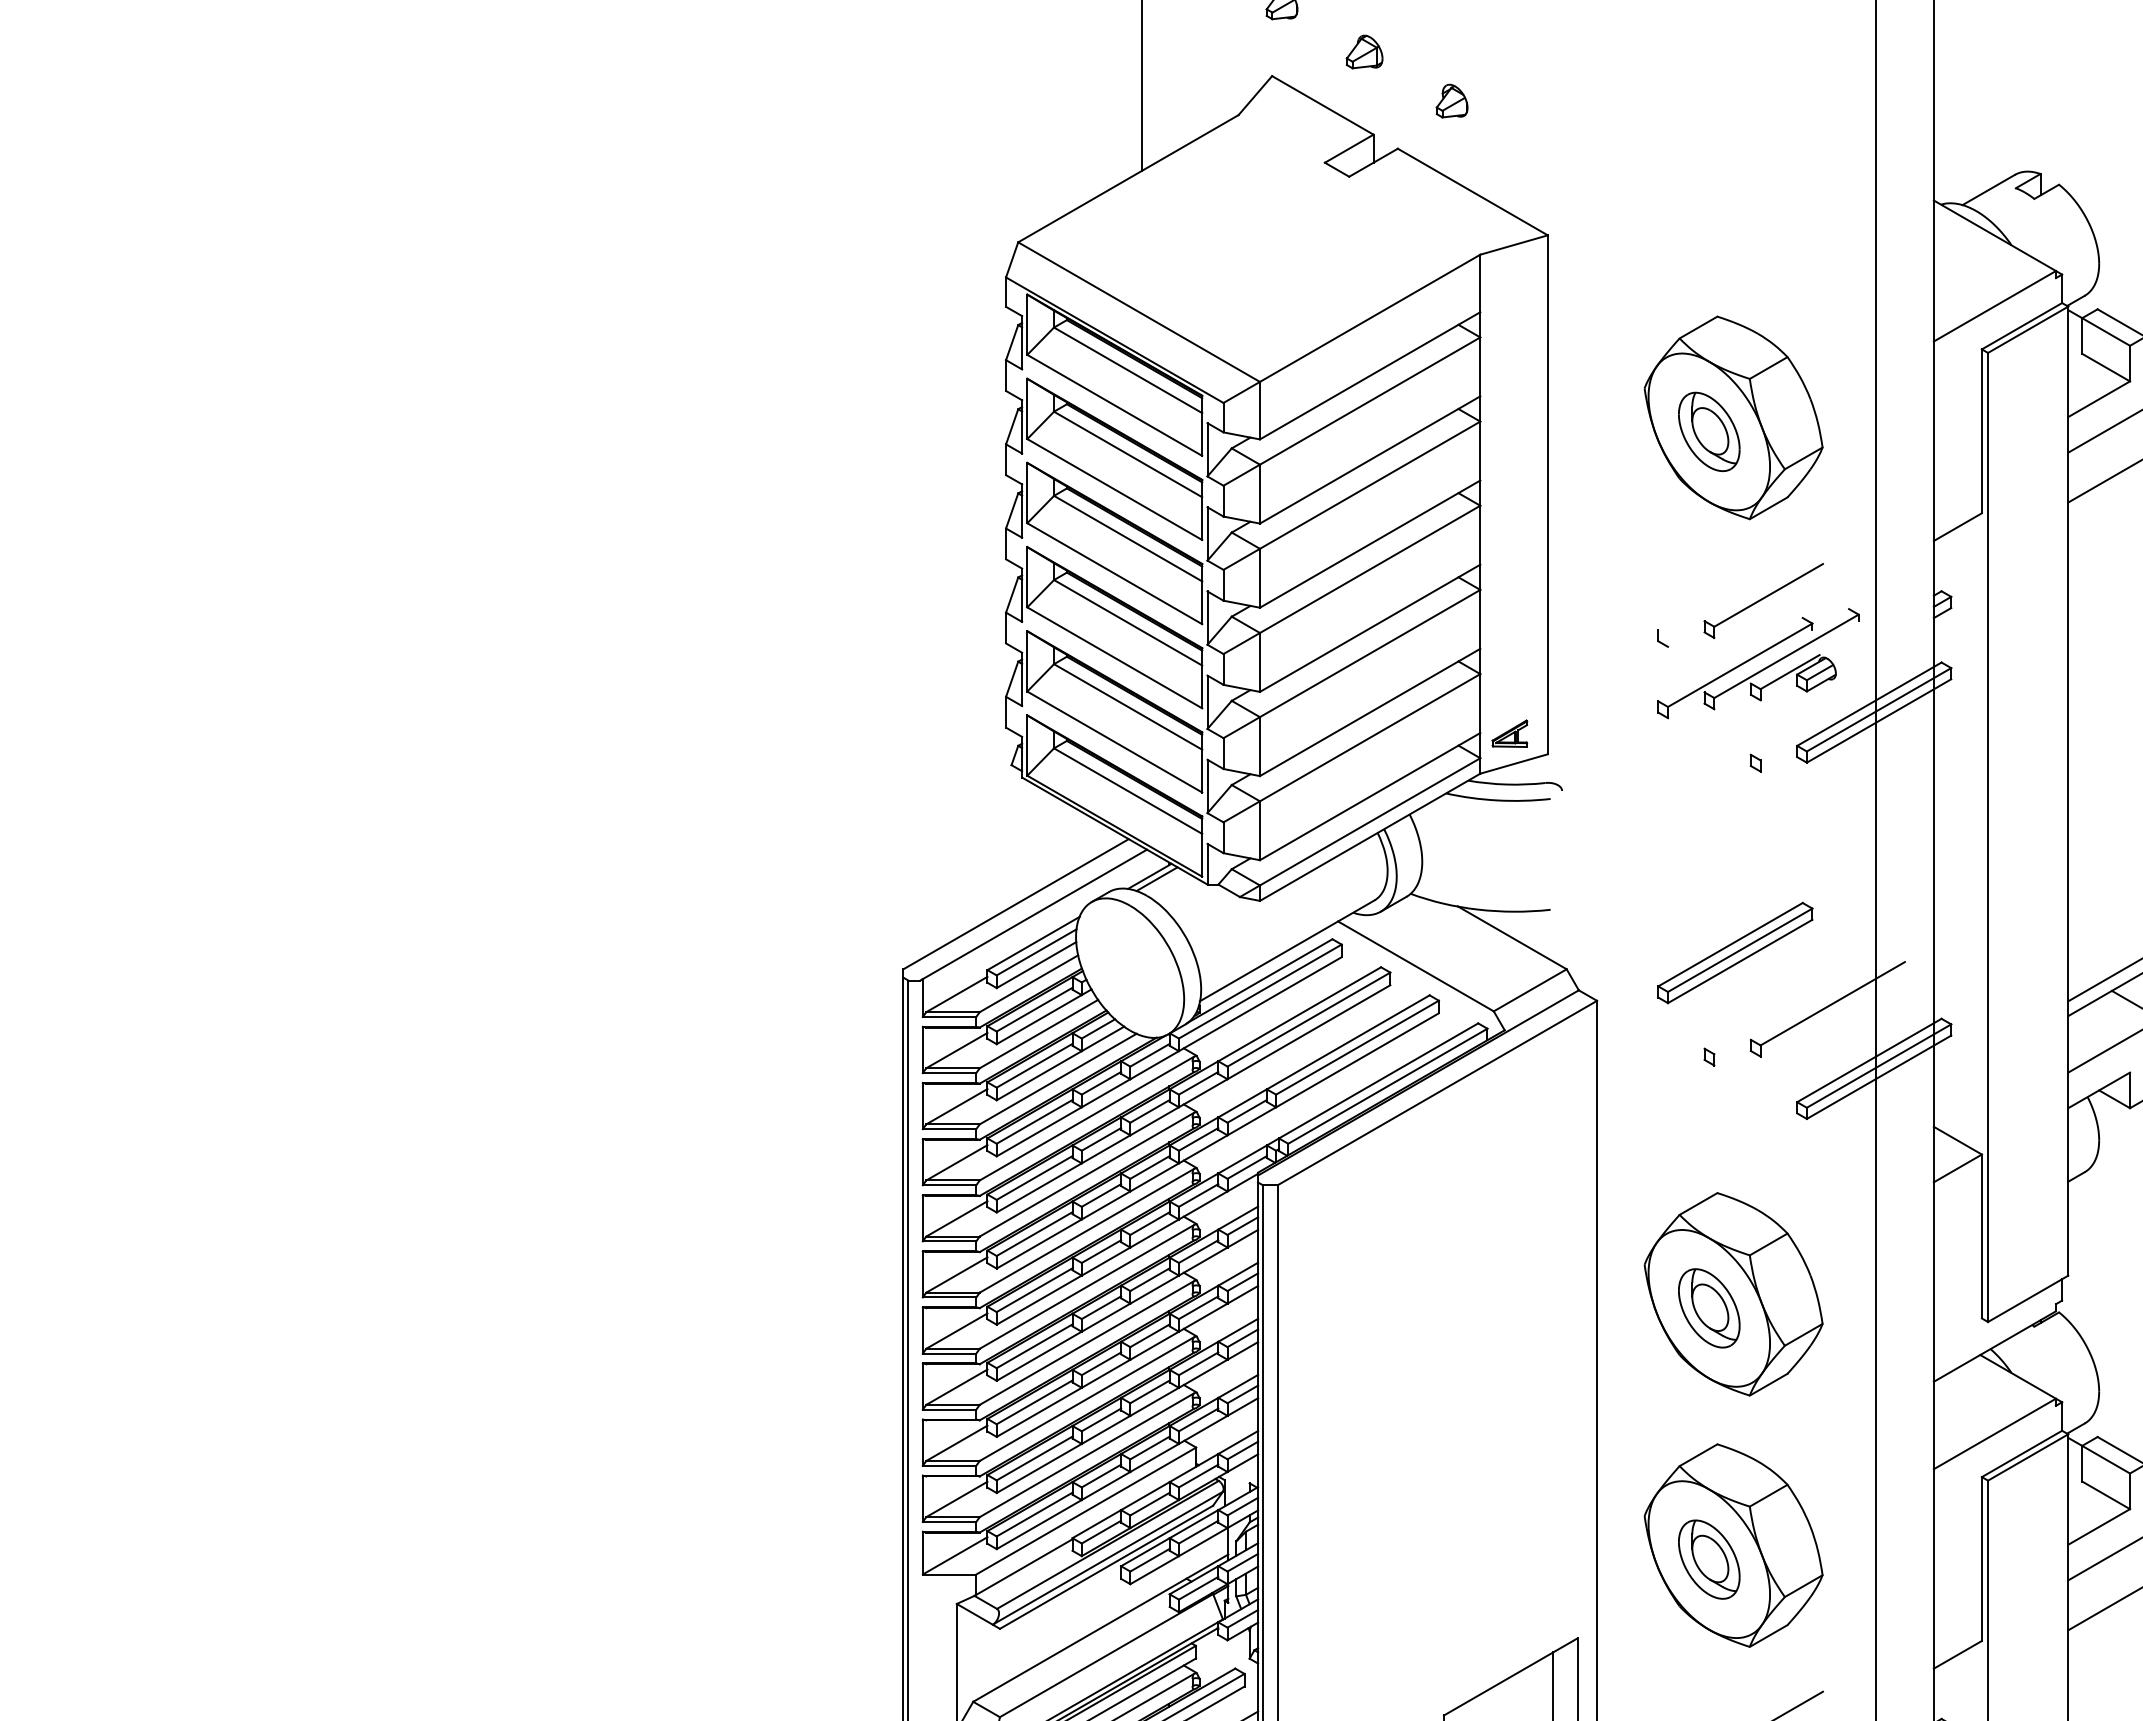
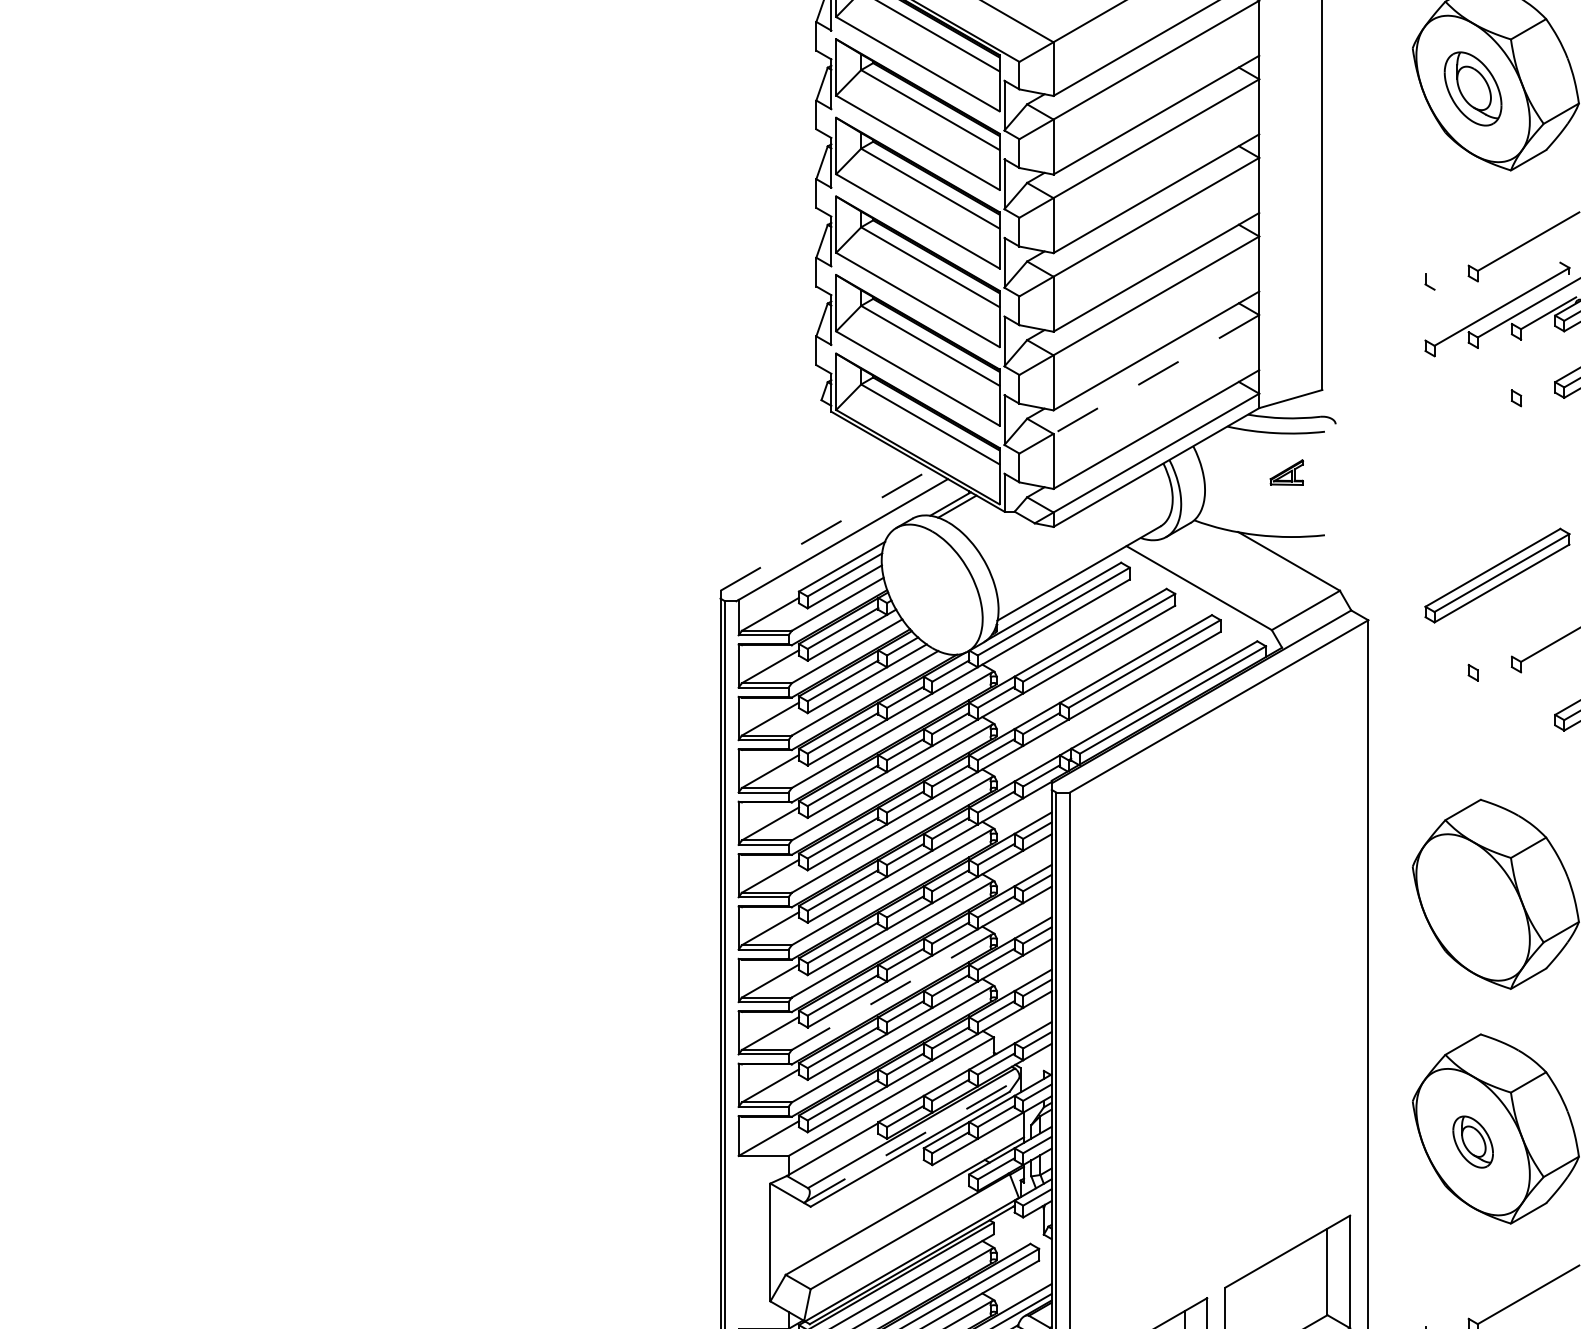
part: (1509, 733) -> (1286, 472), moved
line: (1369, 737) -> (1155, 374), solid -> dashed
line: (1016, 903) -> (826, 529), solid -> dashed
part: (1709, 1308) -> (1473, 907), removed
line: (1086, 1399) -> (891, 992), solid -> dashed
line: (1108, 1557) -> (912, 1140), solid -> dashed
part: (1709, 1559) -> (1473, 1142), size x0.7

